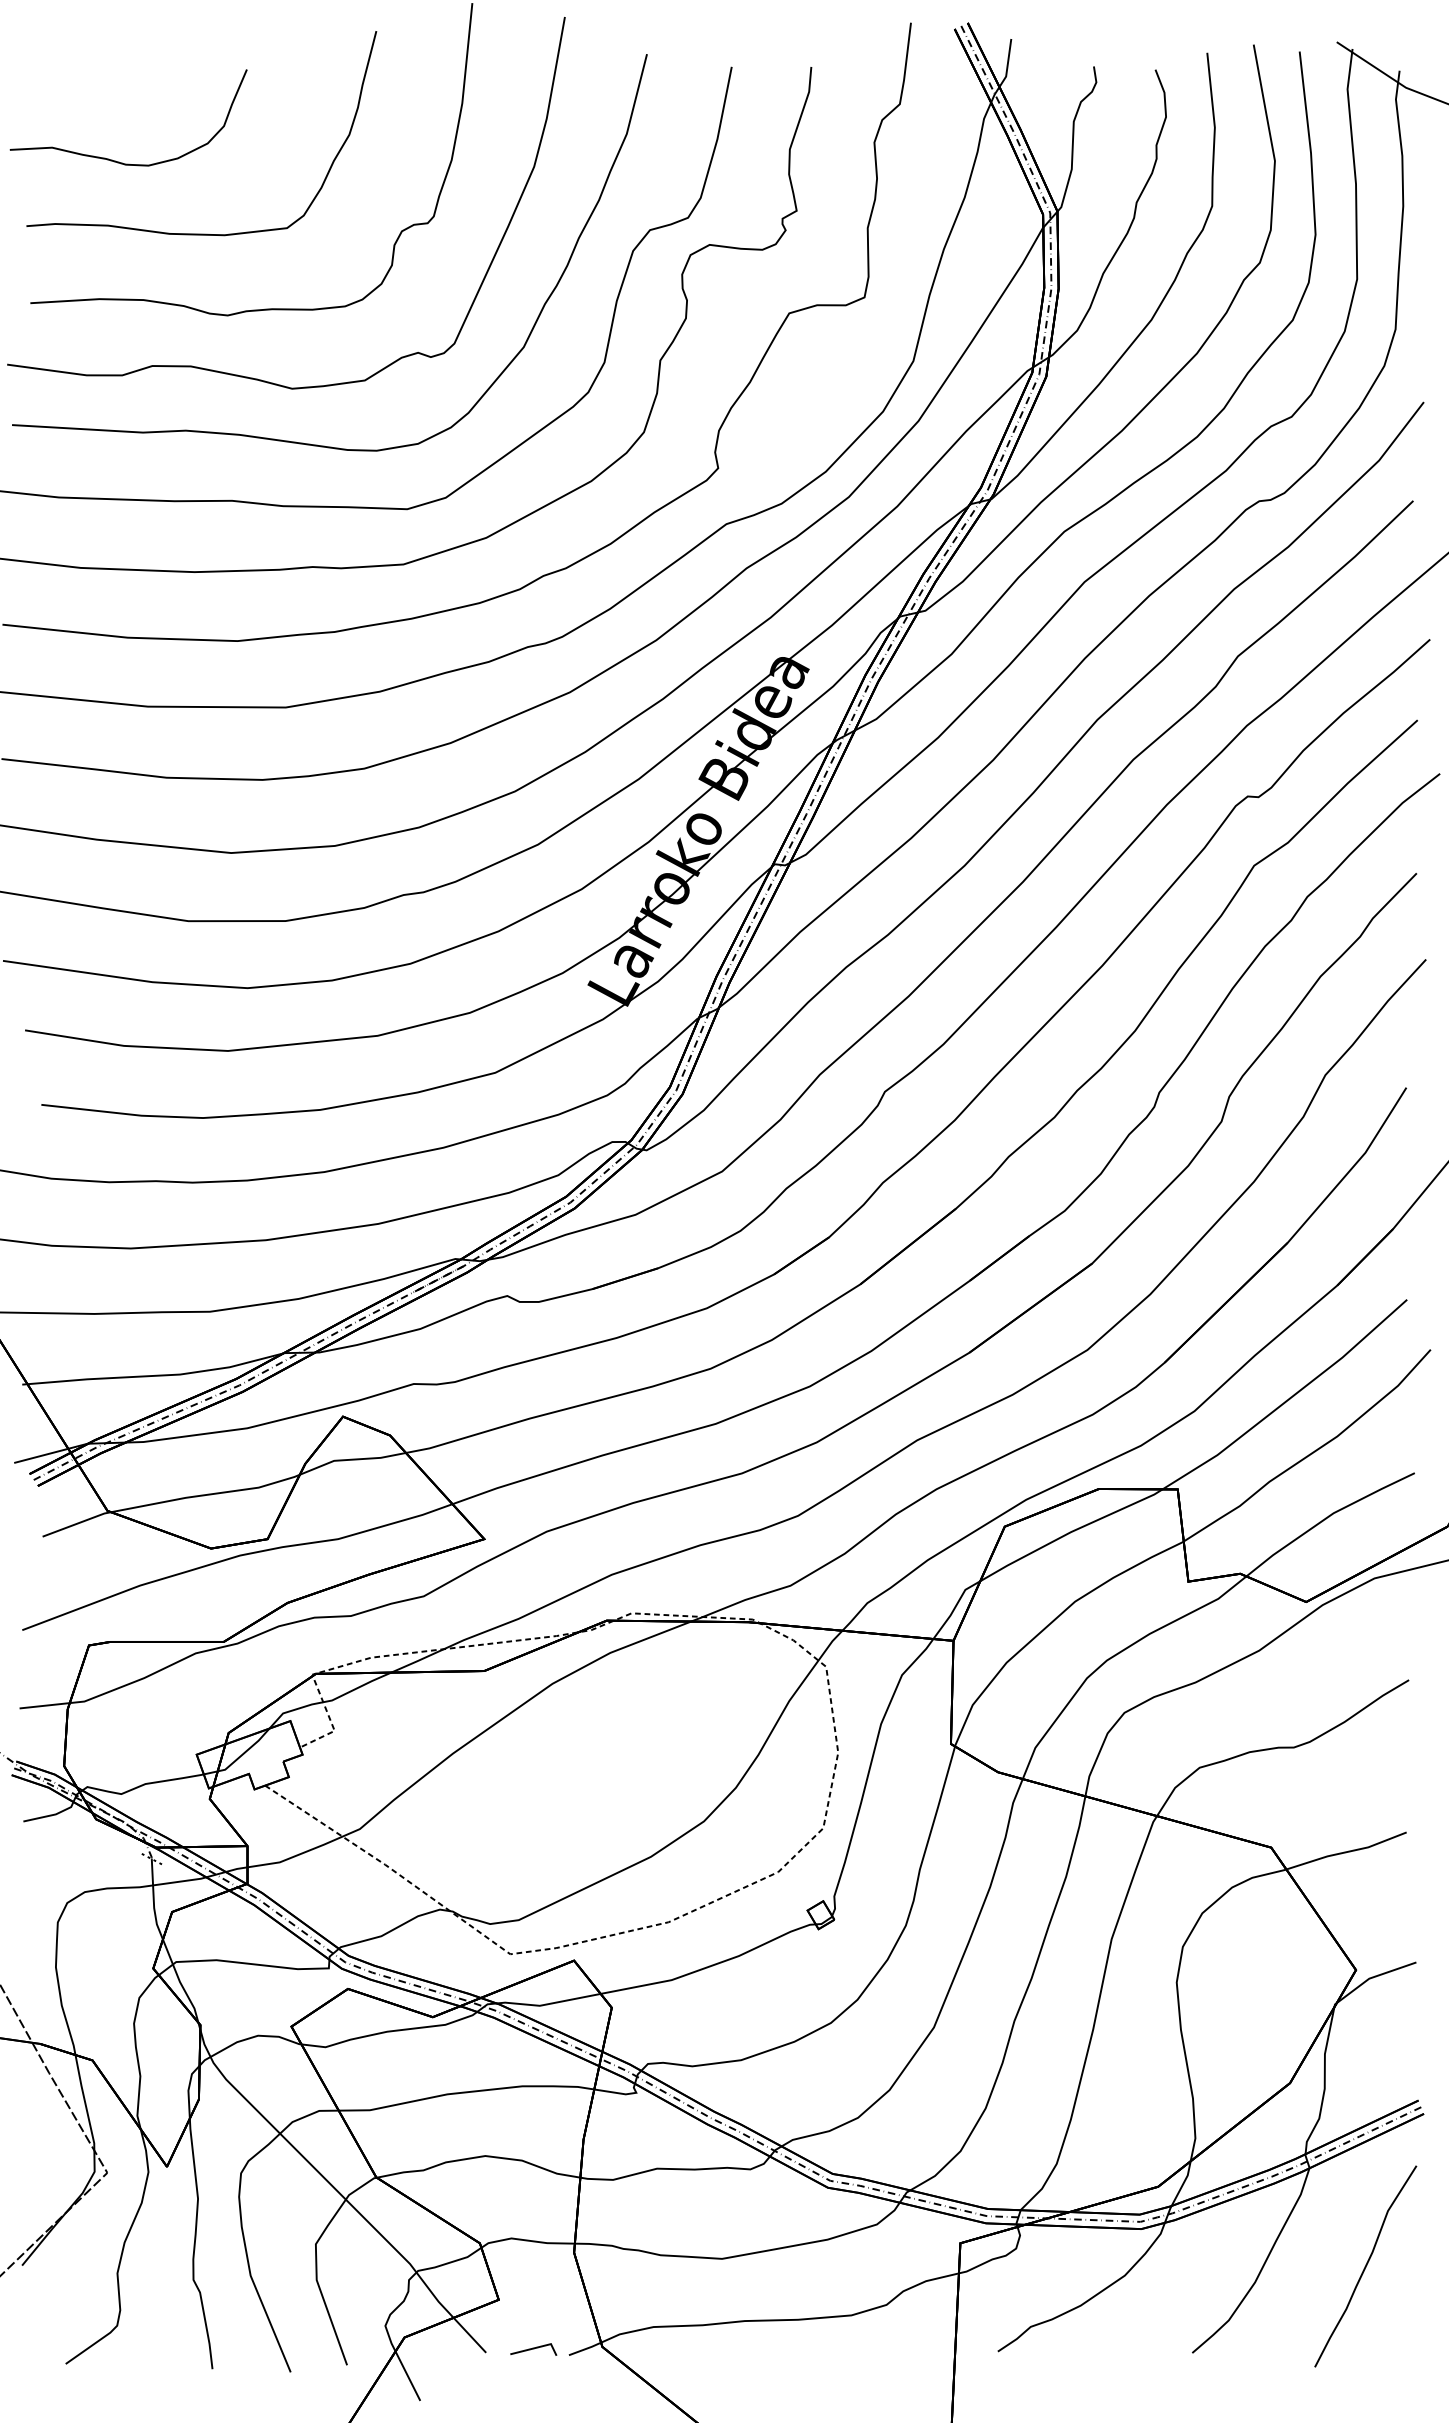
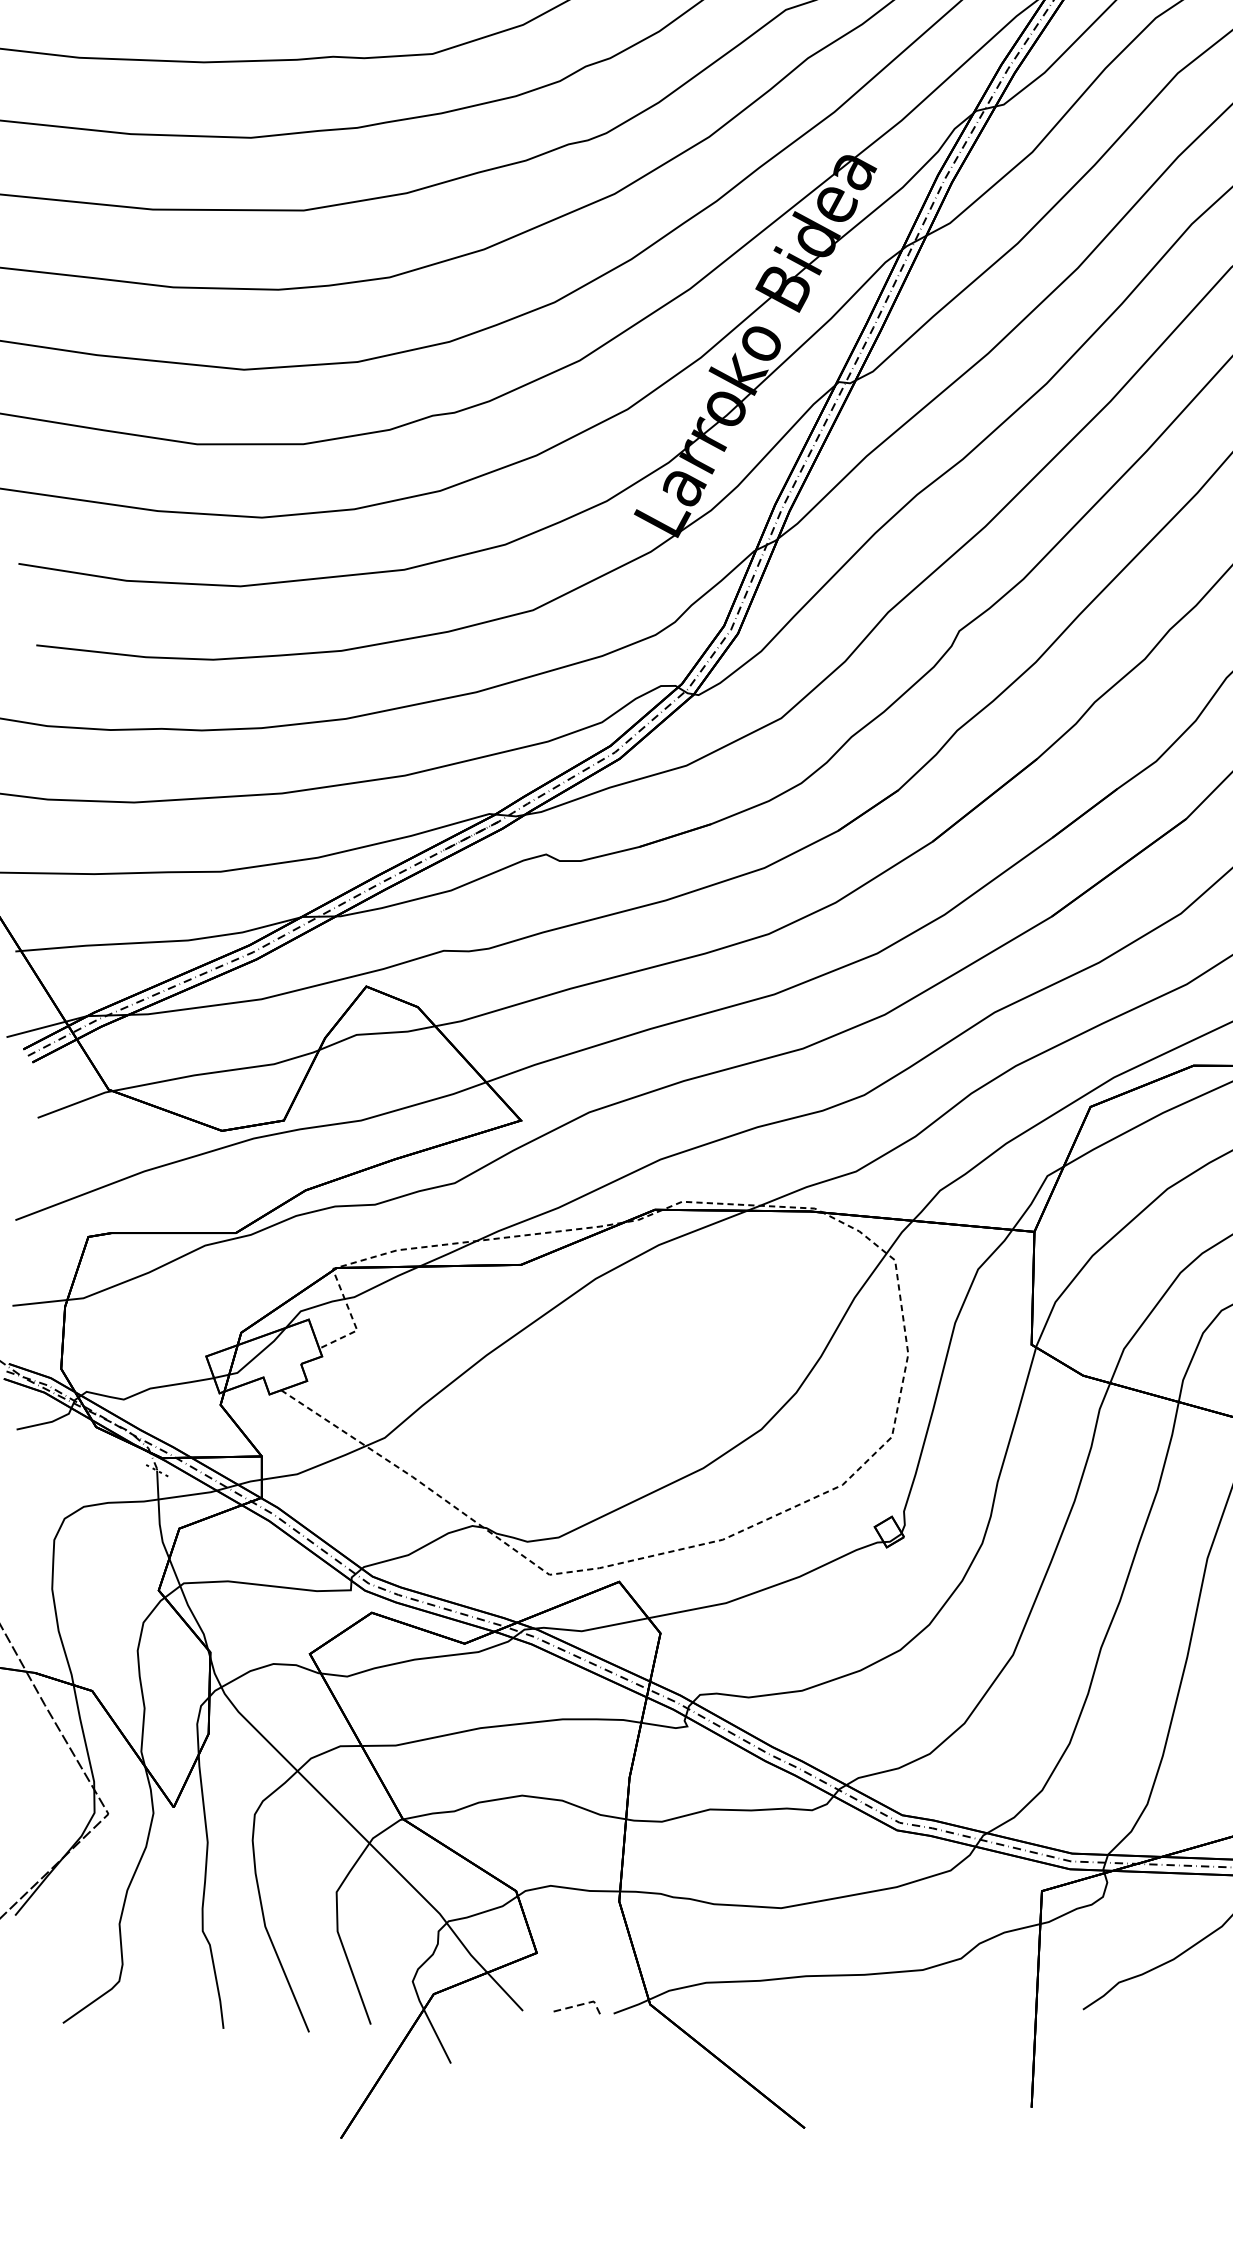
line: (537, 2347) -> (579, 2005), solid -> dashed

